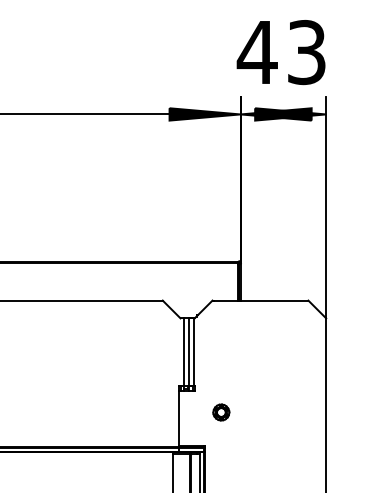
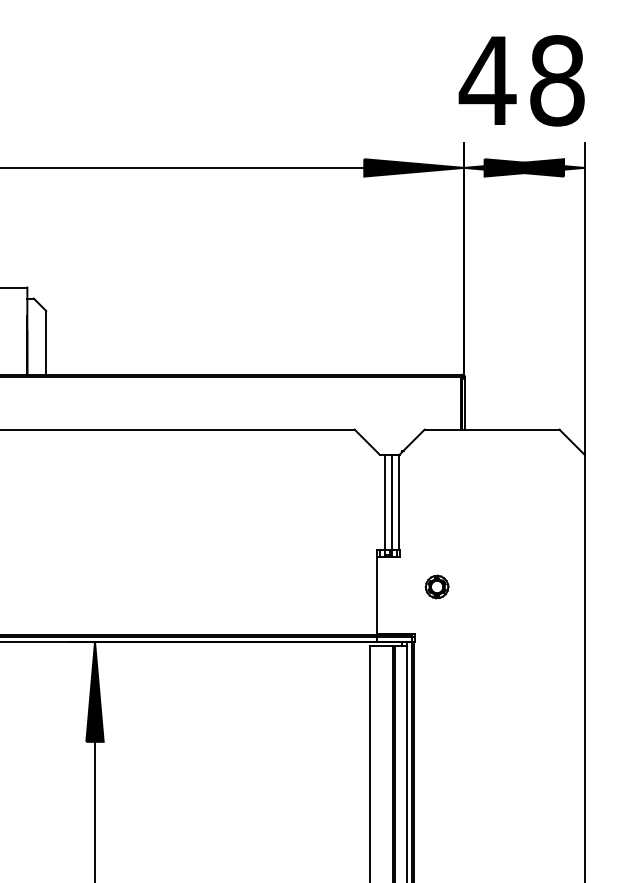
text: (306, 52) -> (557, 80), 43 -> 48

